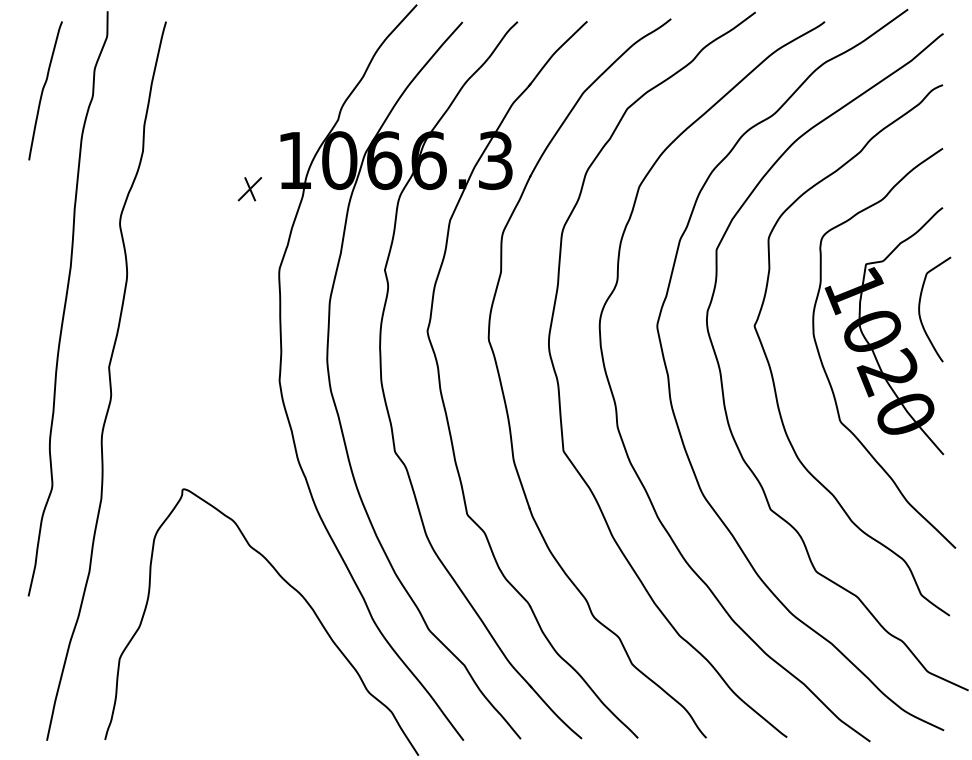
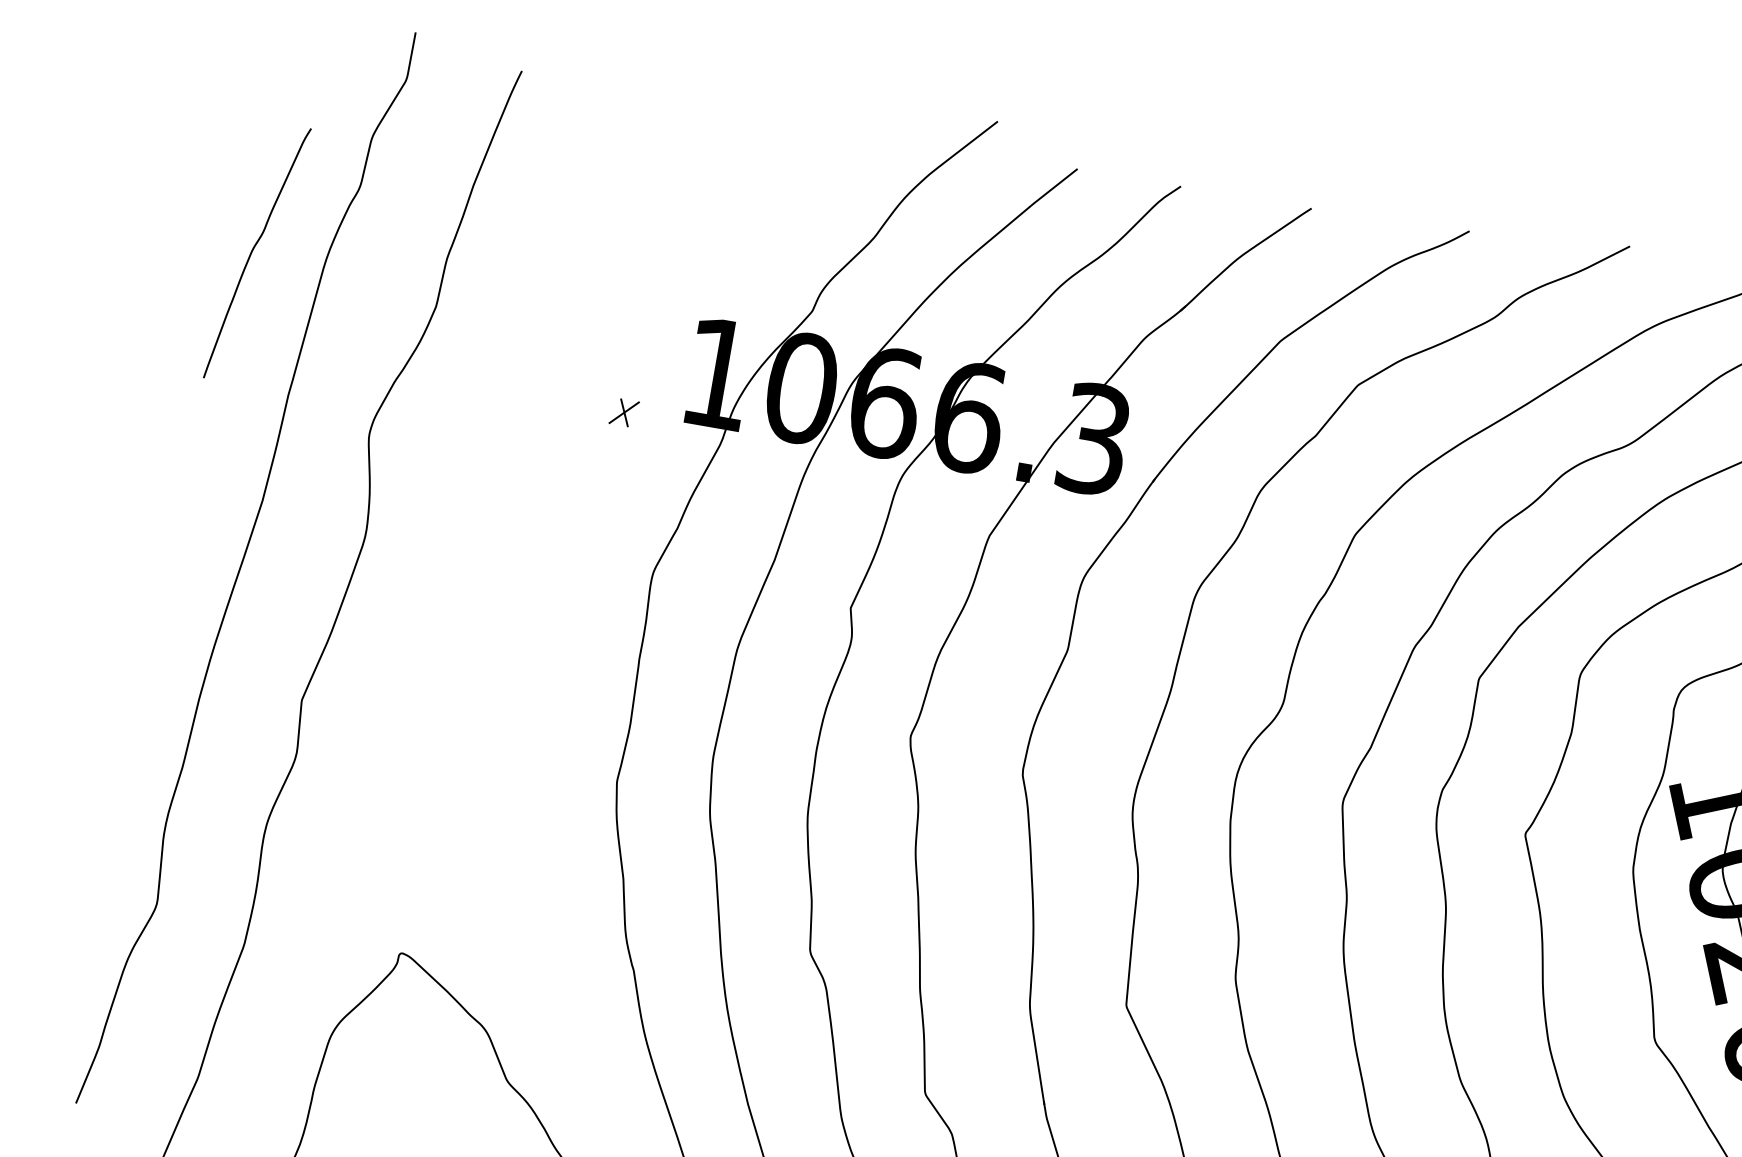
curve: (43, 90) -> (253, 251), moved
part: (249, 189) -> (623, 412), size x0.6

